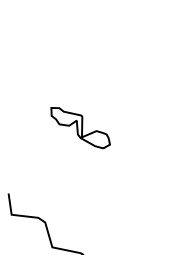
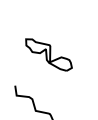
part: (79, 127) -> (48, 54), size x1.67

